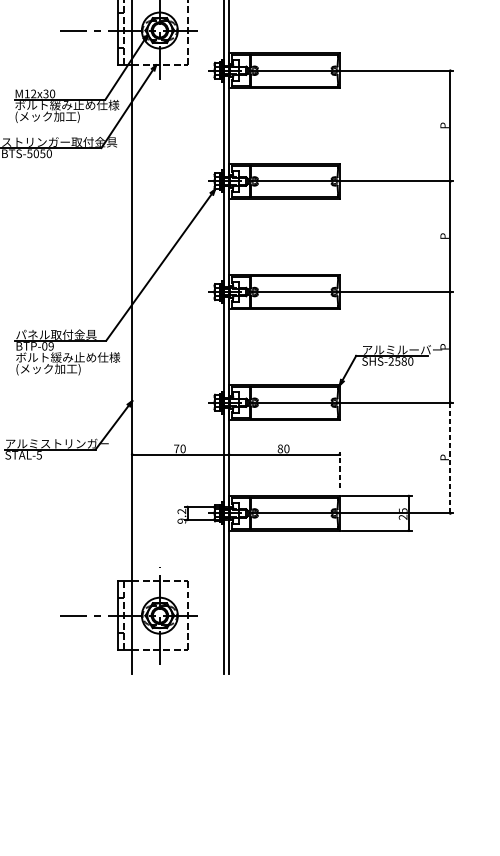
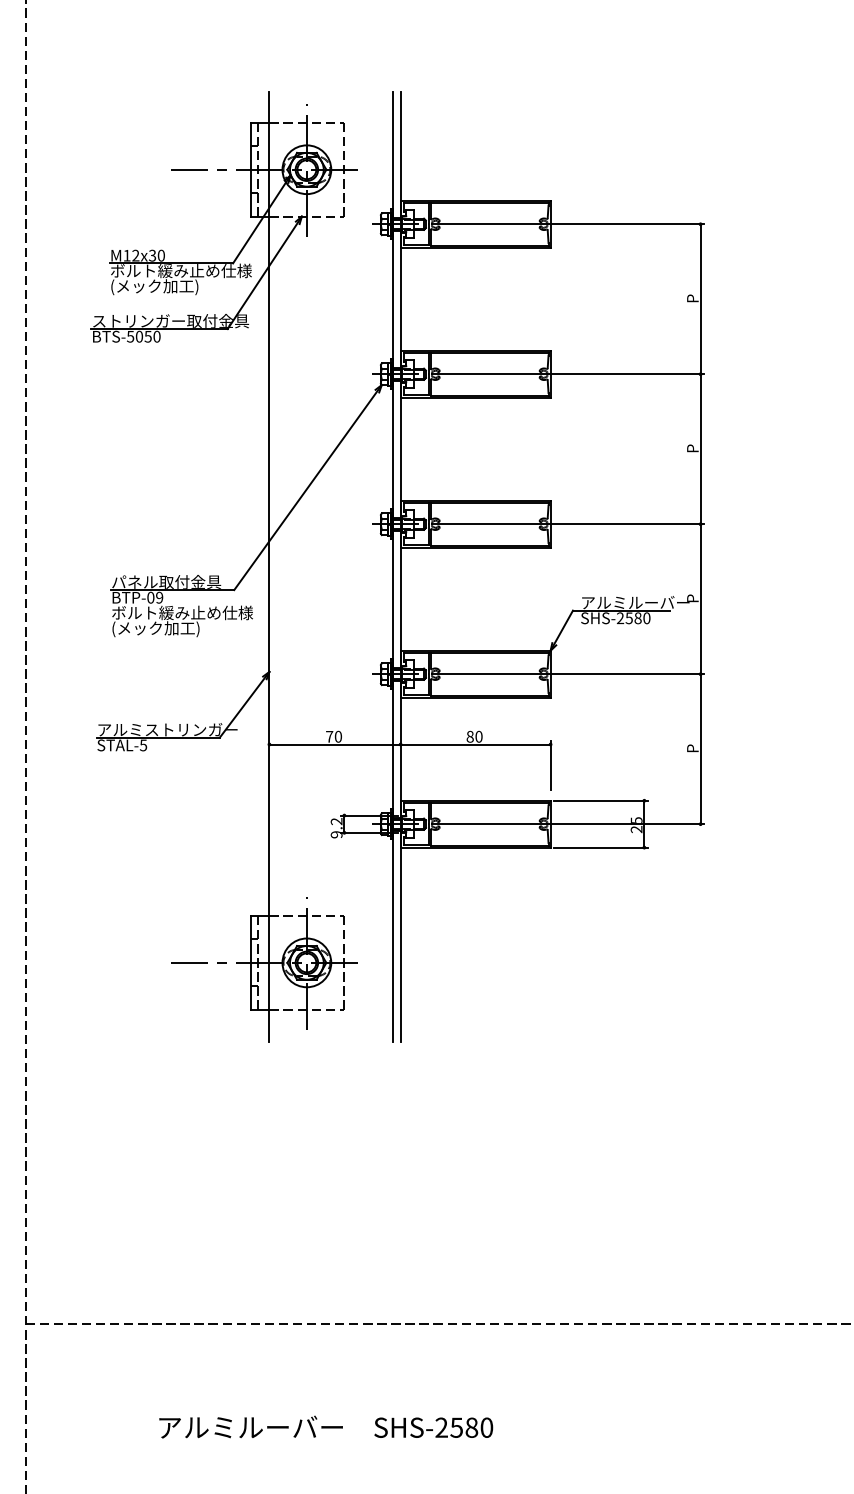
line: (450, 458) -> (700, 749), dashed -> solid
line: (339, 469) -> (550, 764), dashed -> solid

